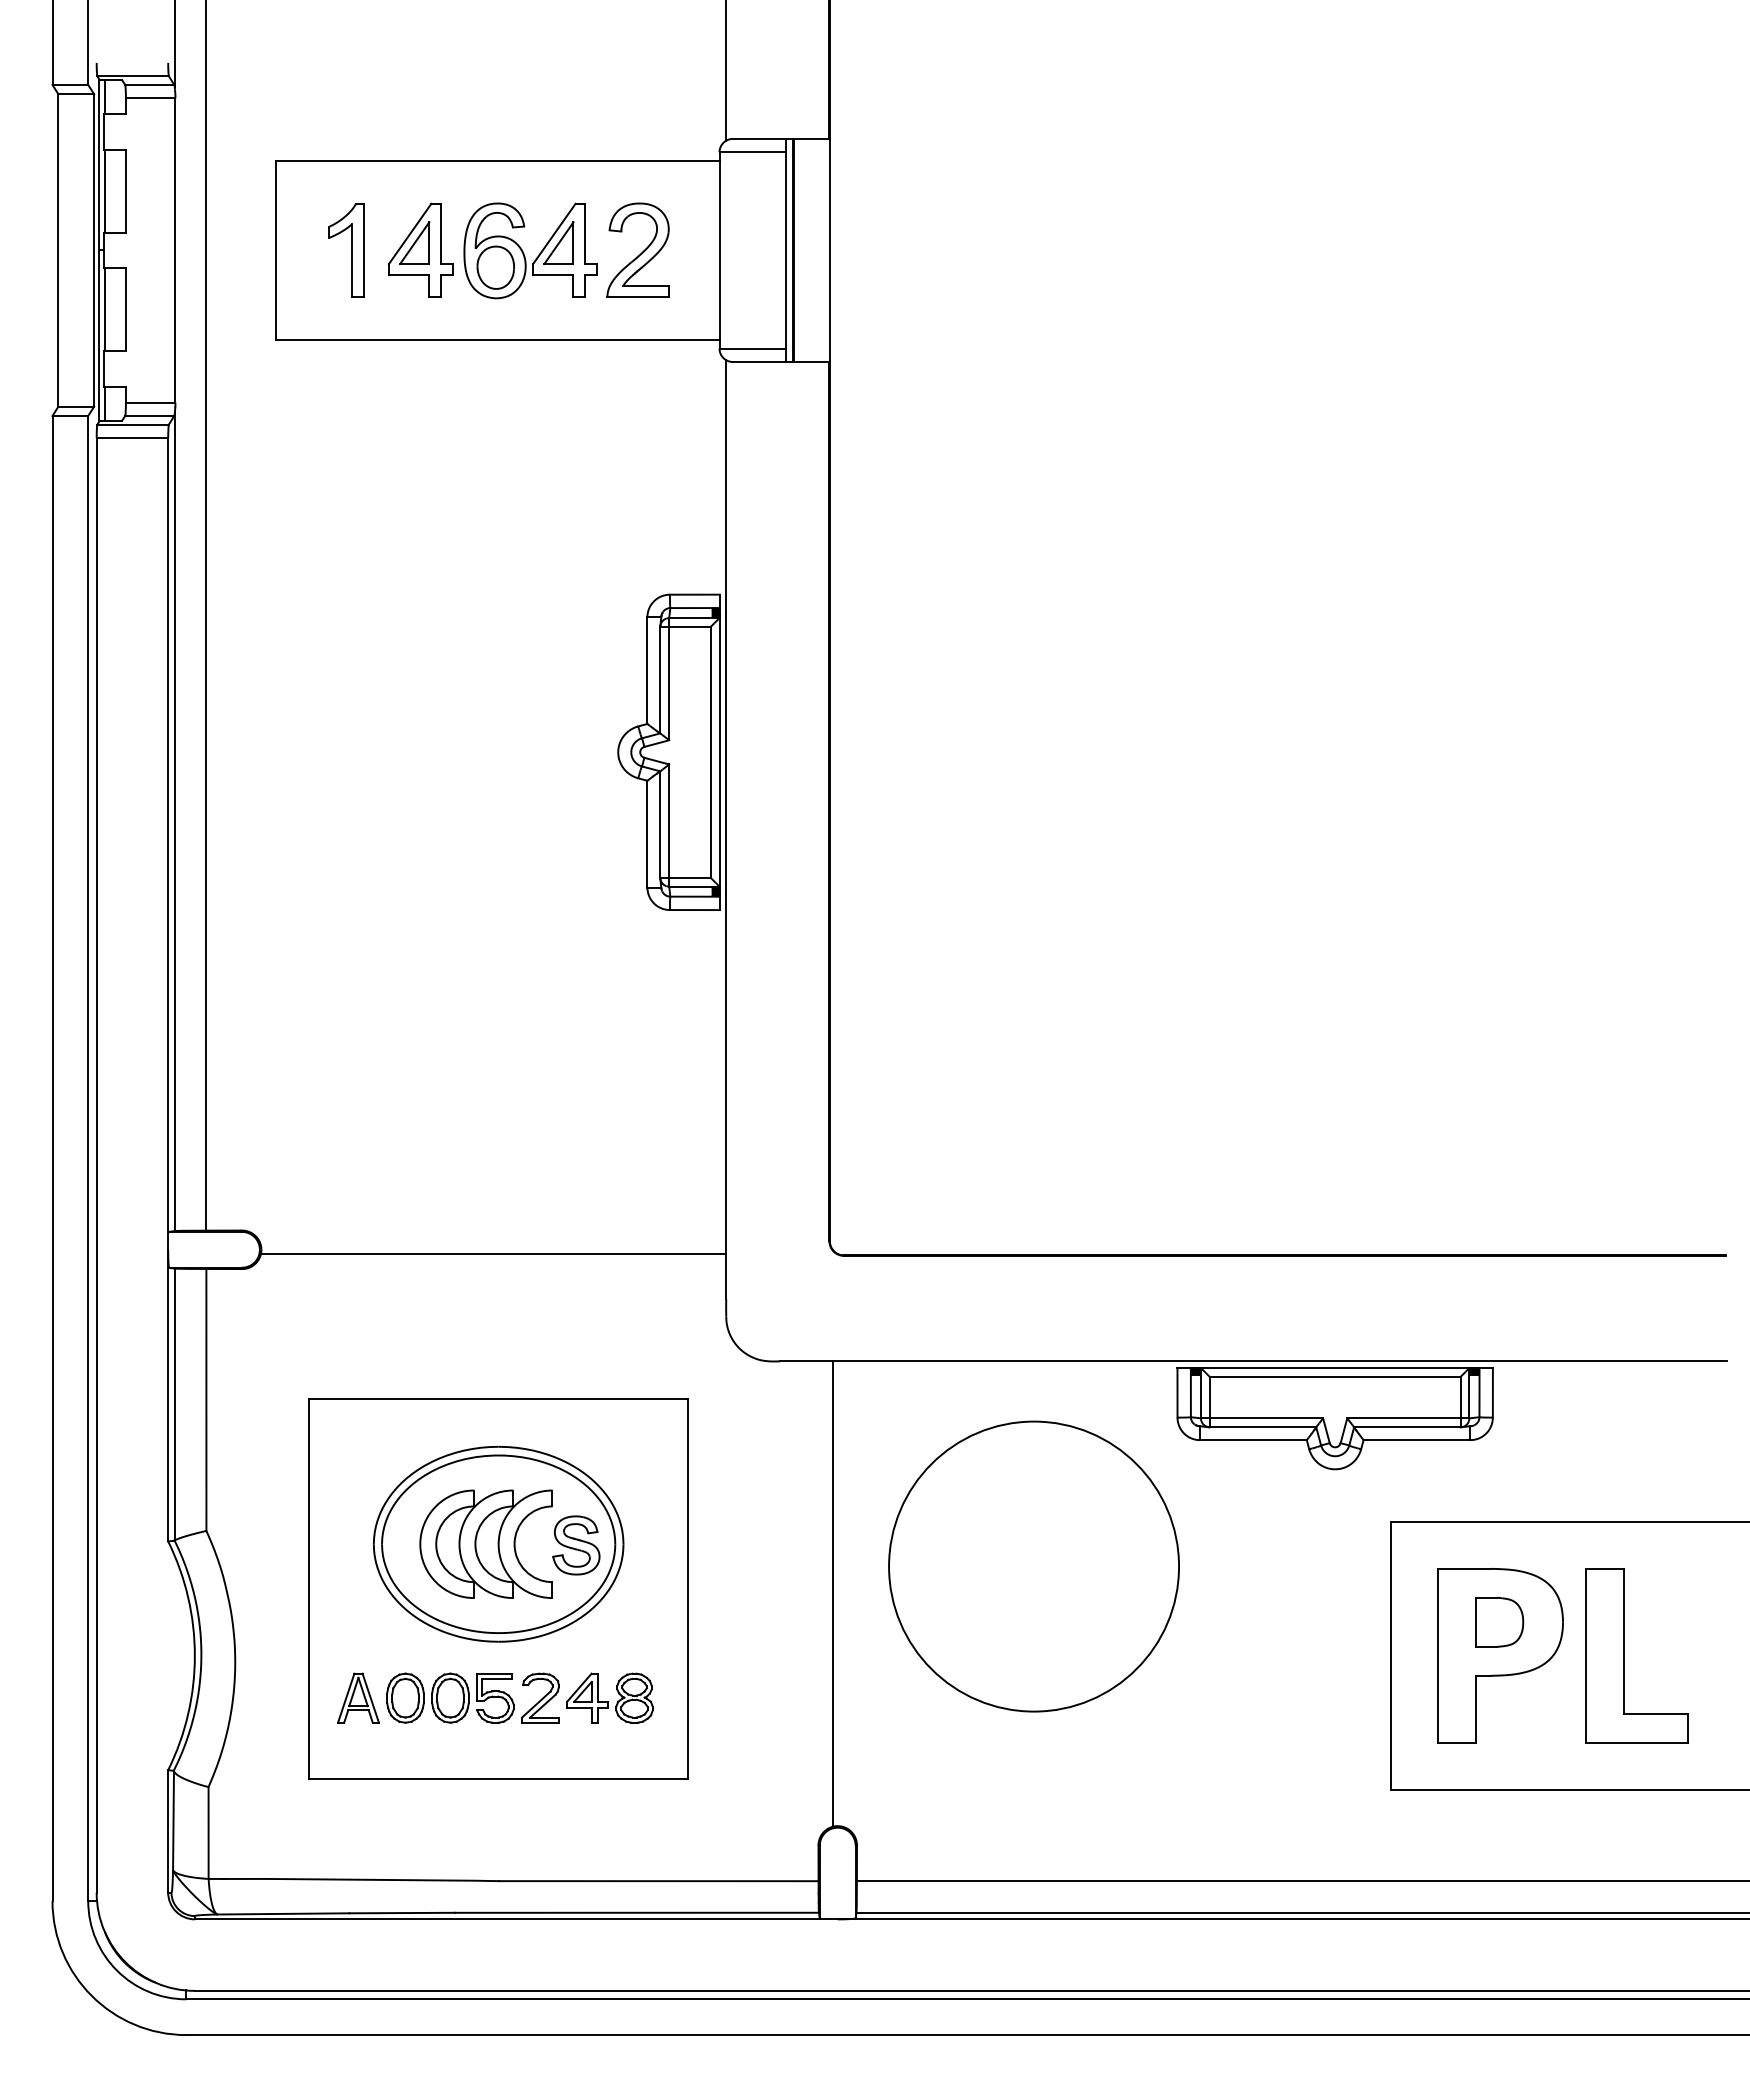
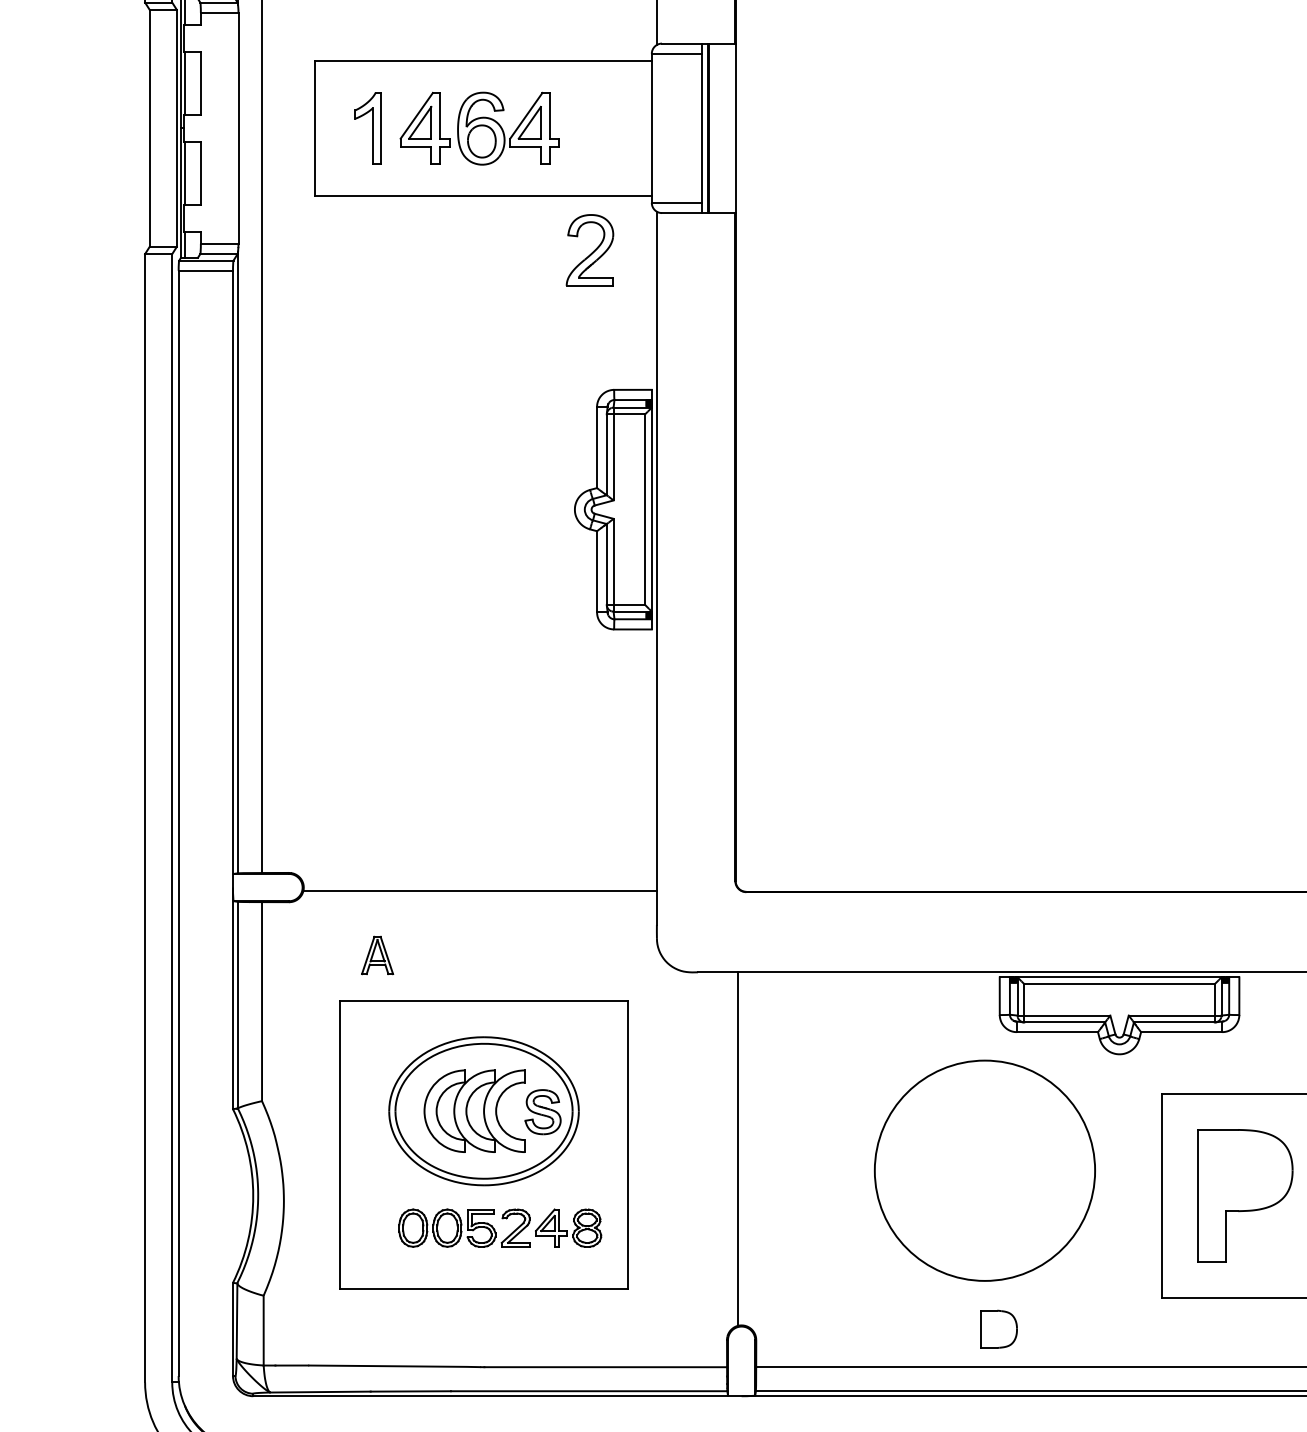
part: (637, 249) -> (589, 249), moved
circle: (1033, 1566) -> (984, 1170), moved
part: (1499, 1622) -> (998, 1329), moved
part: (358, 1697) -> (377, 954), moved

